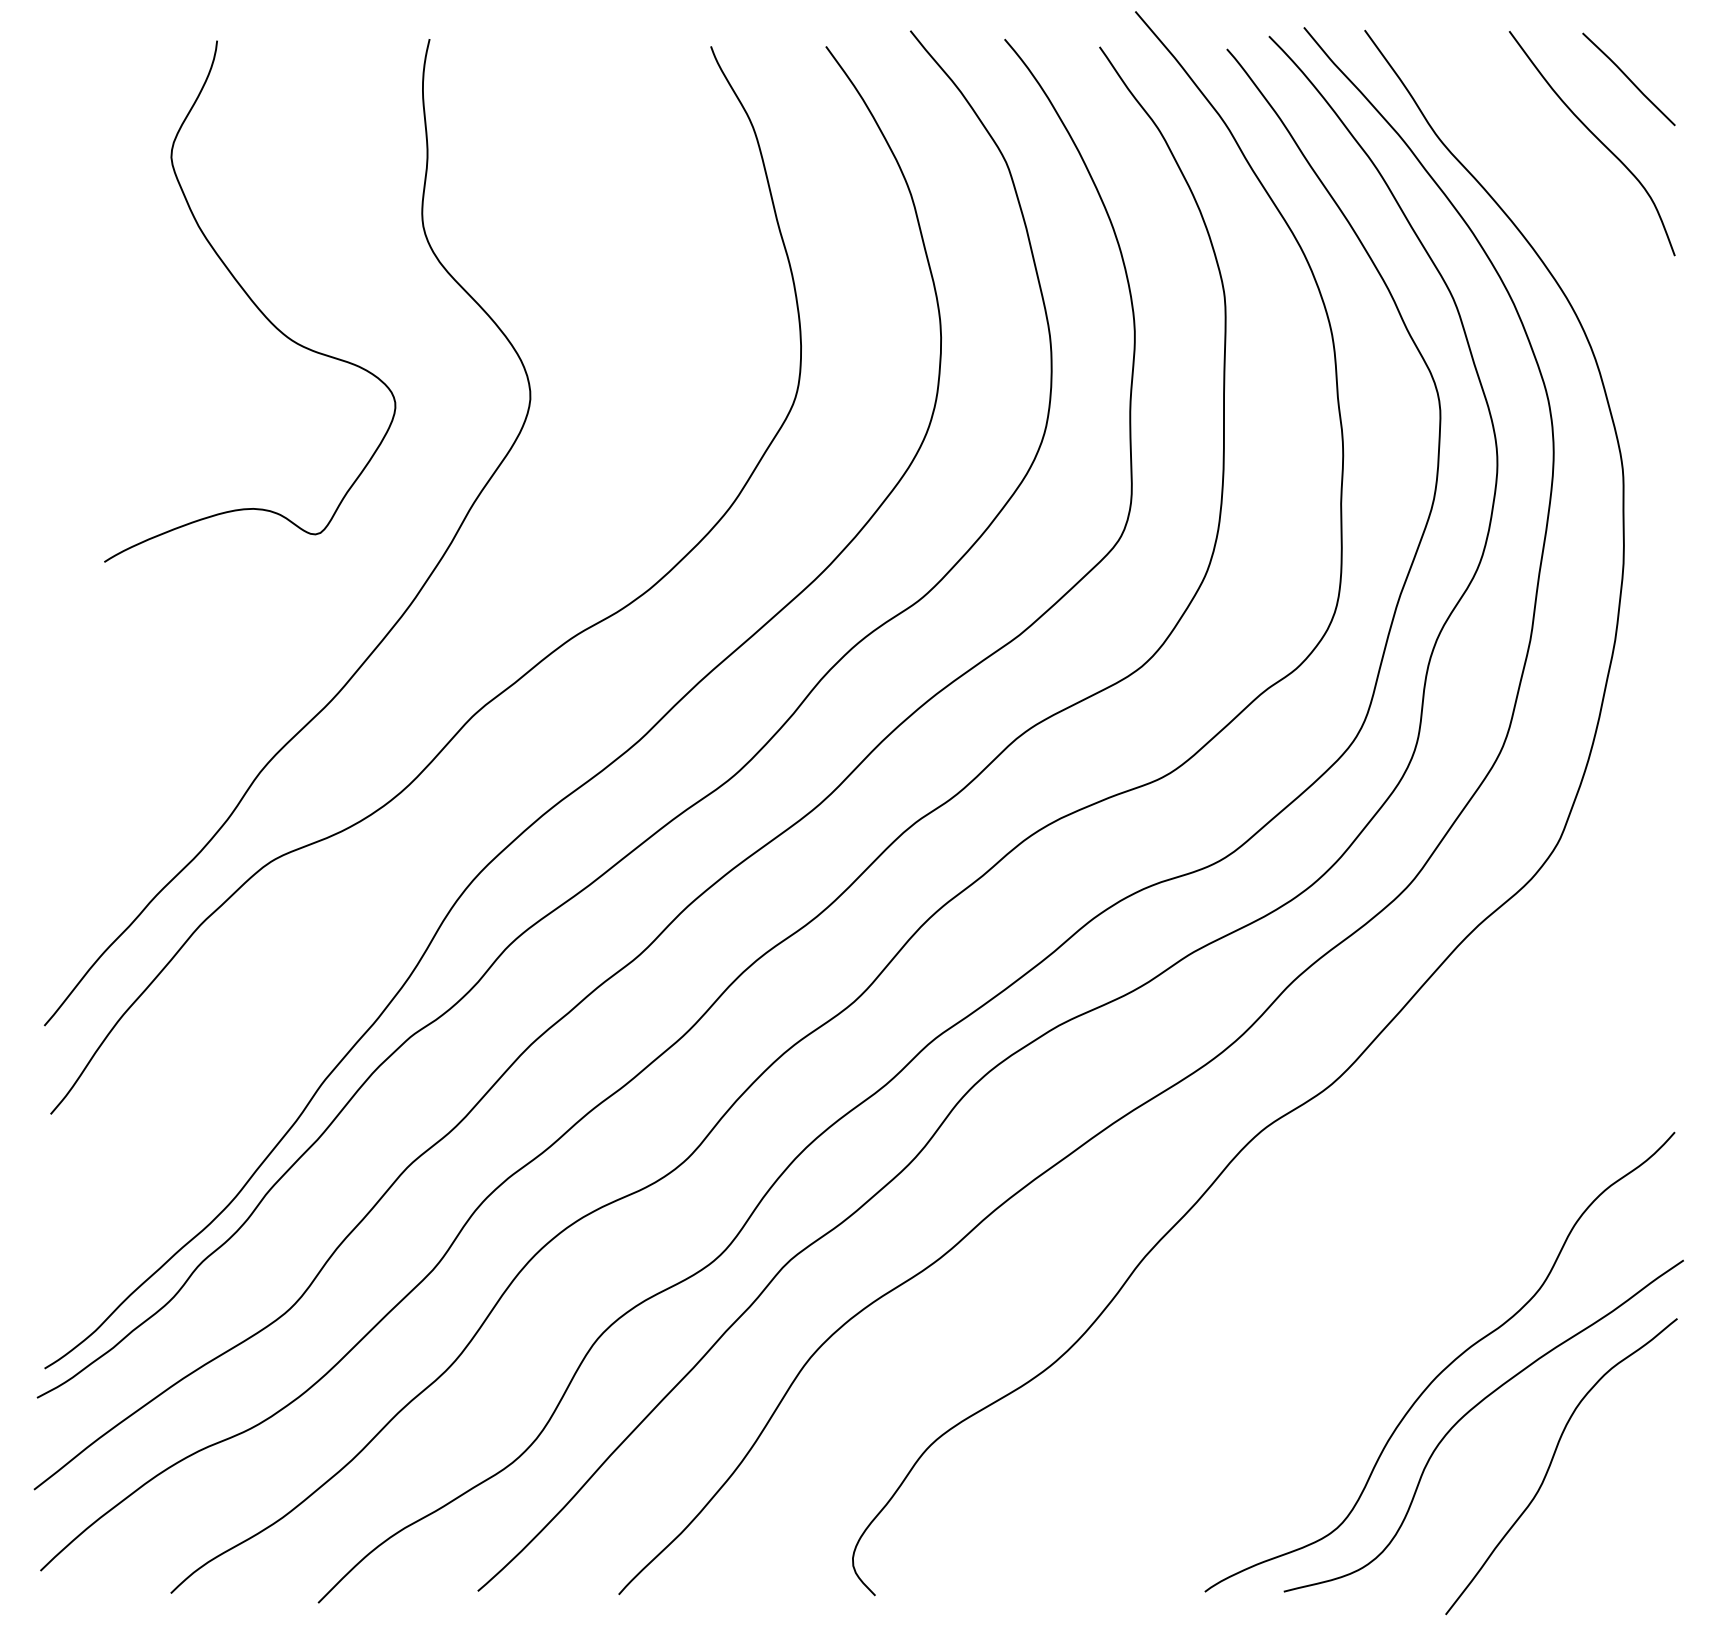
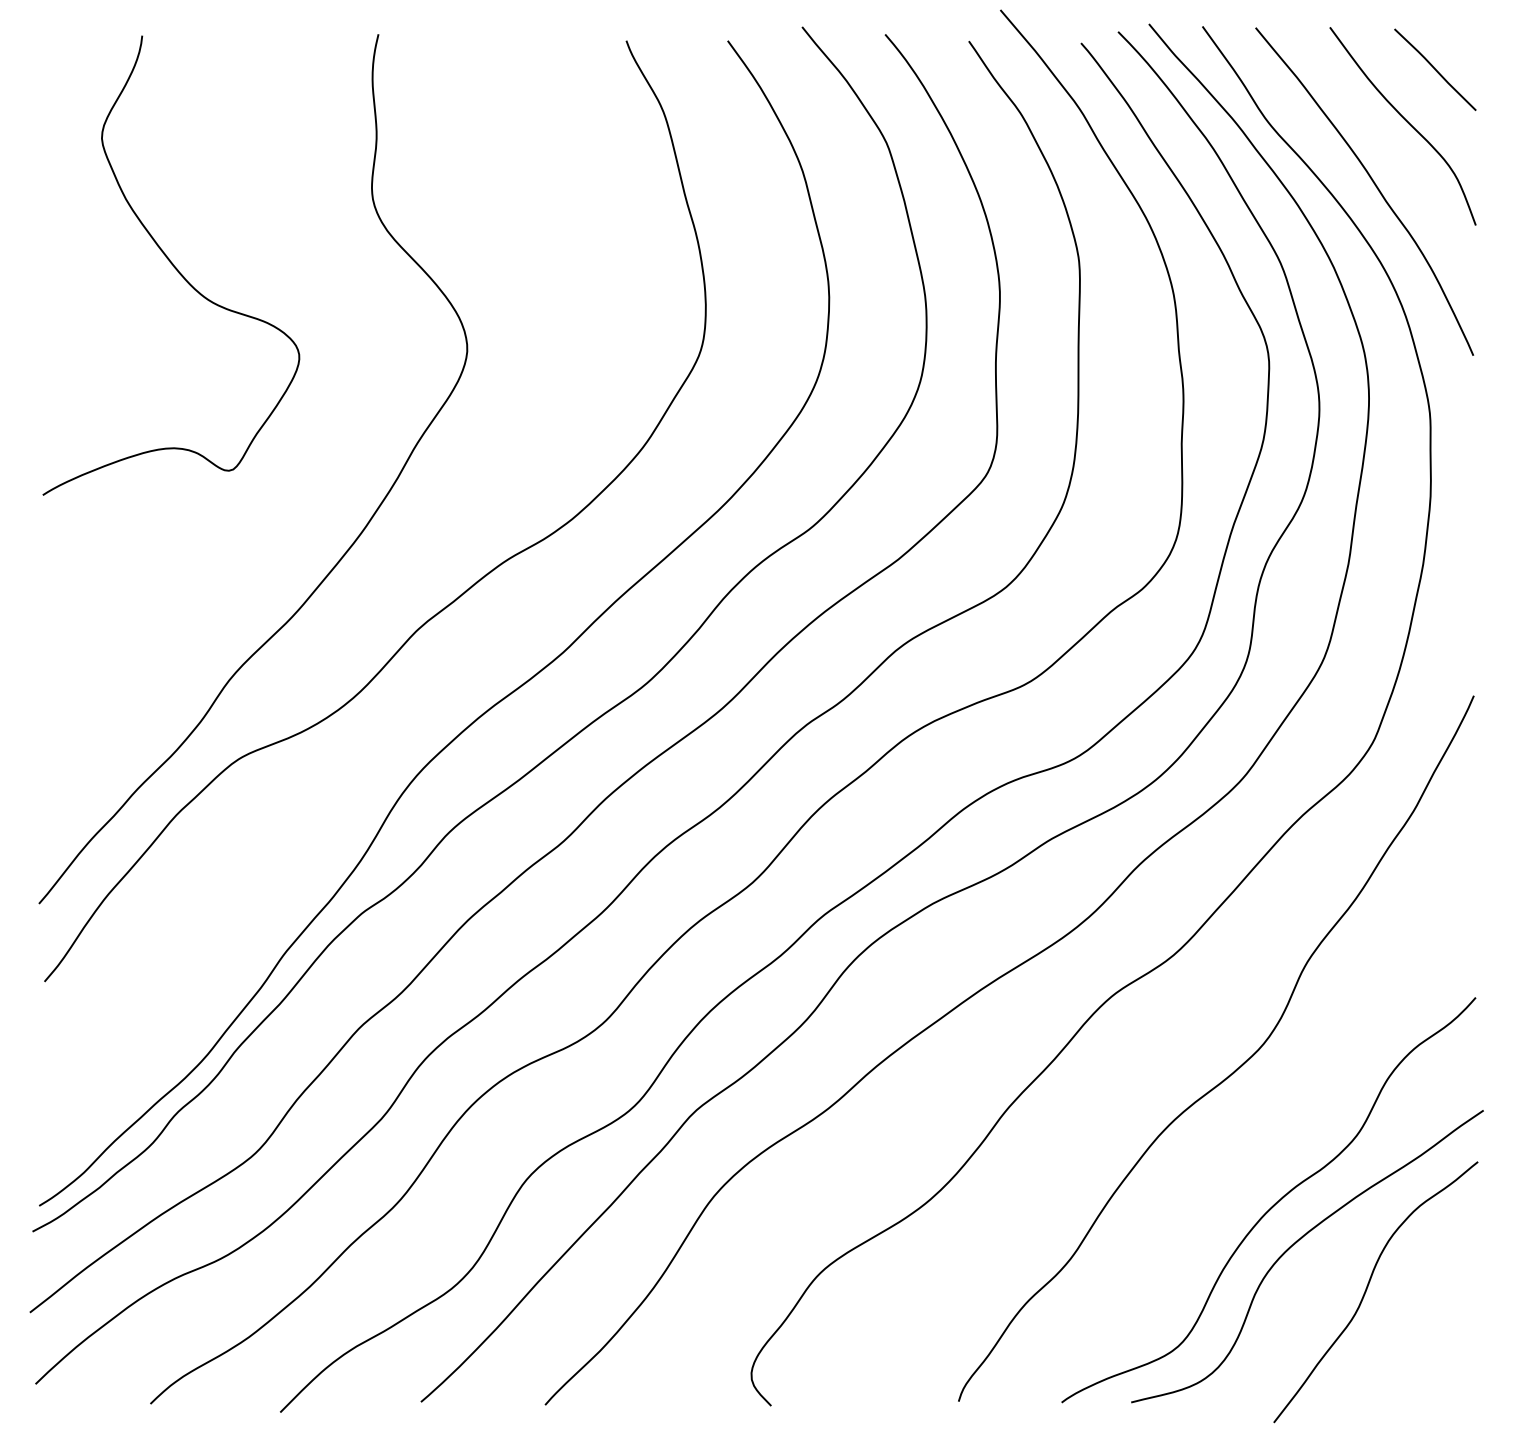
curve: (1559, 210) -> (1374, 185), added
curve: (250, 300) -> (171, 264), moved
curve: (1403, 1212) -> (1236, 1068), added

